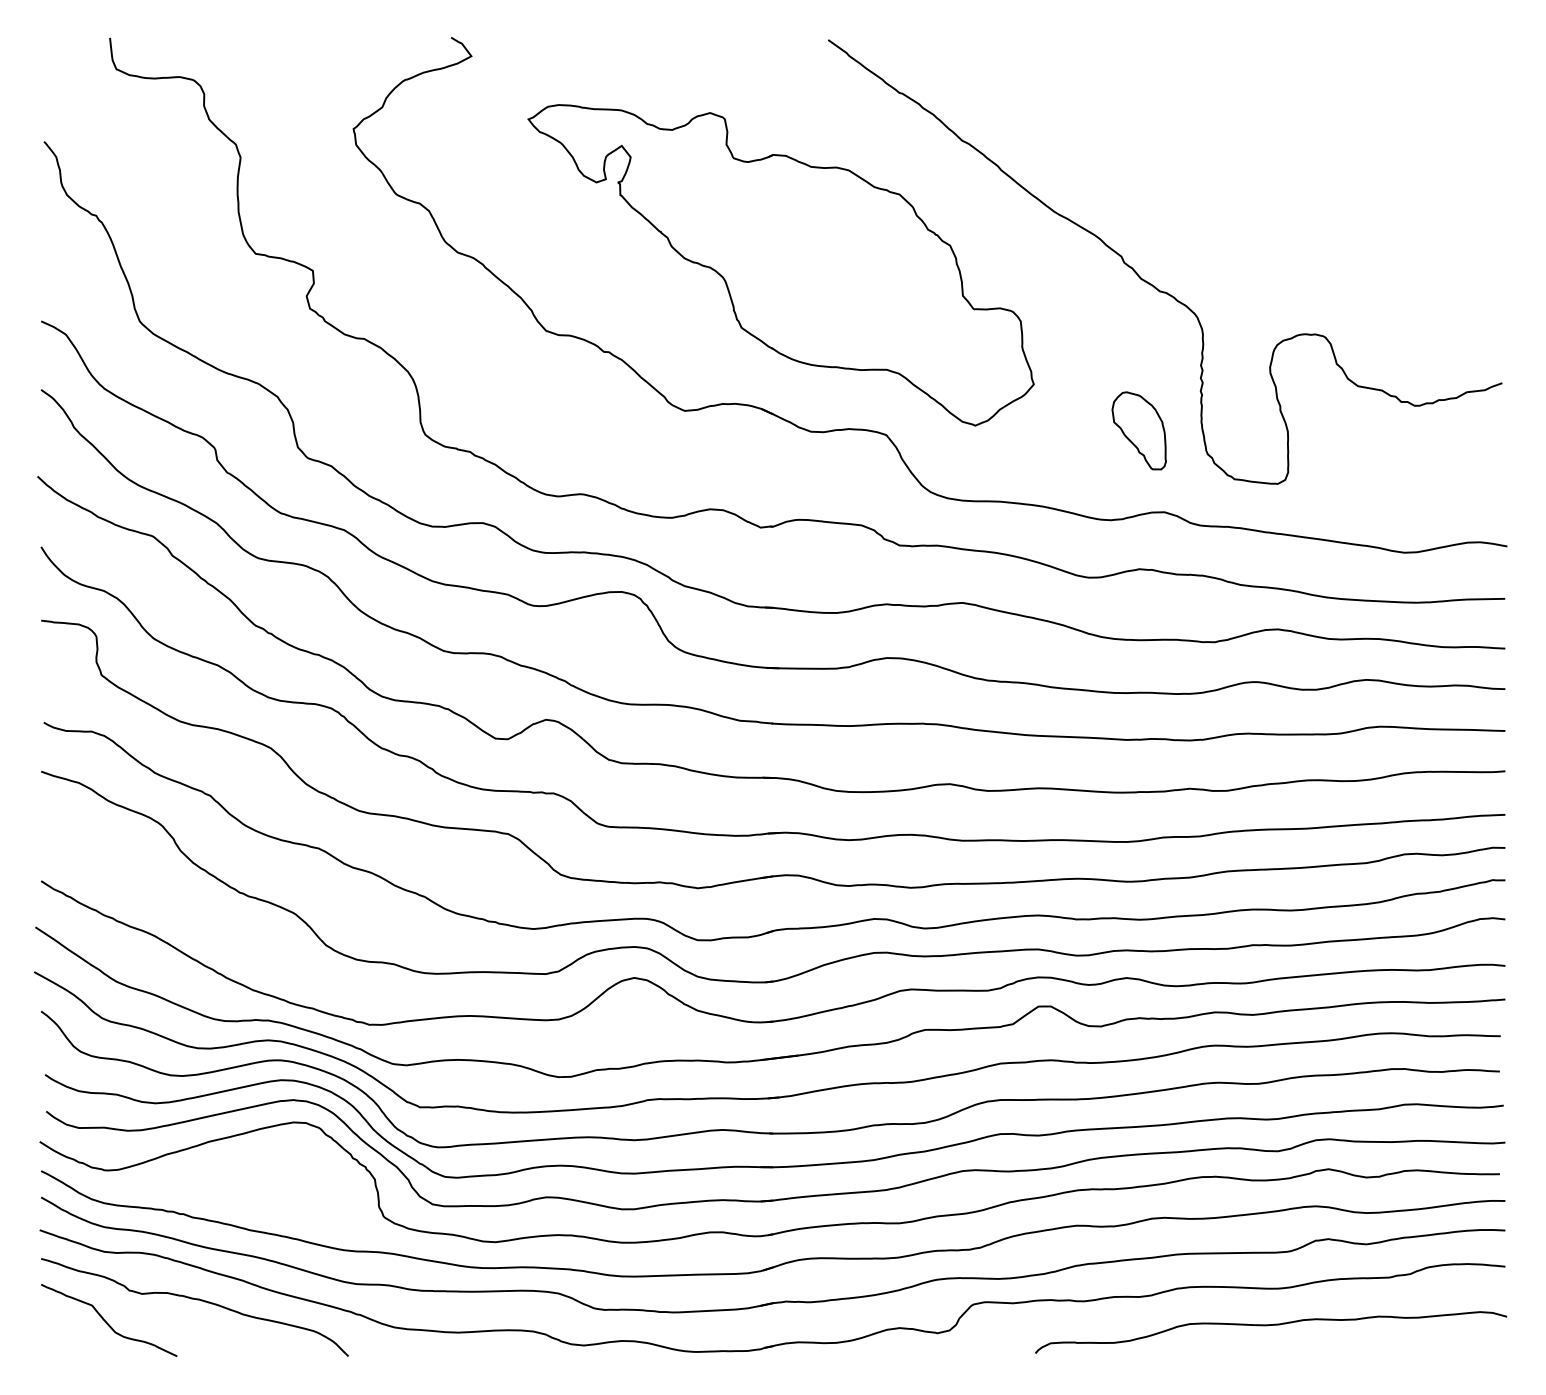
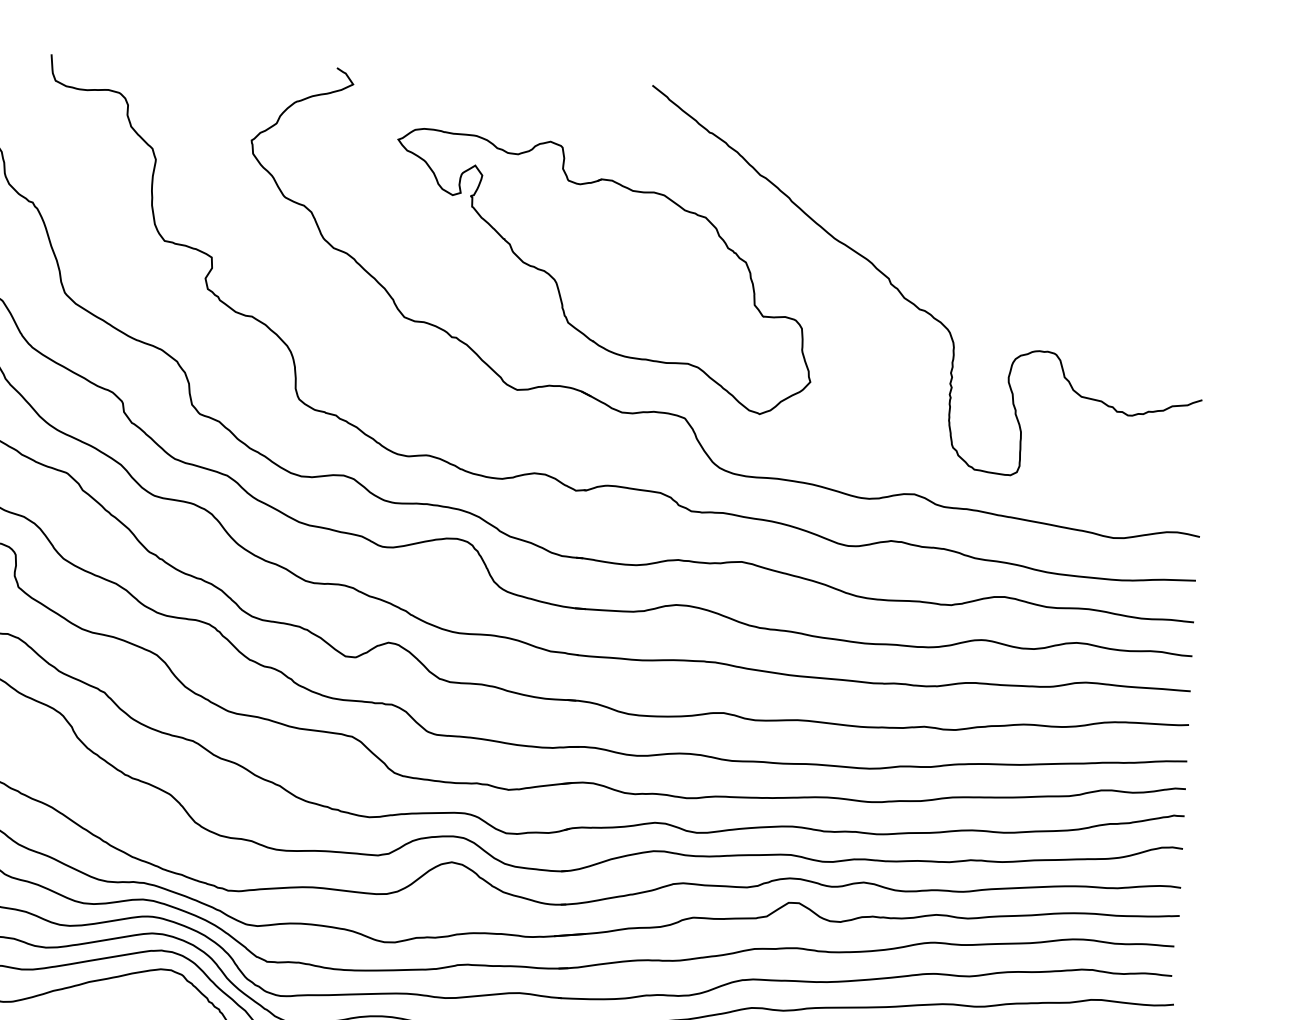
part: (1138, 430) -> (896, 424), removed

